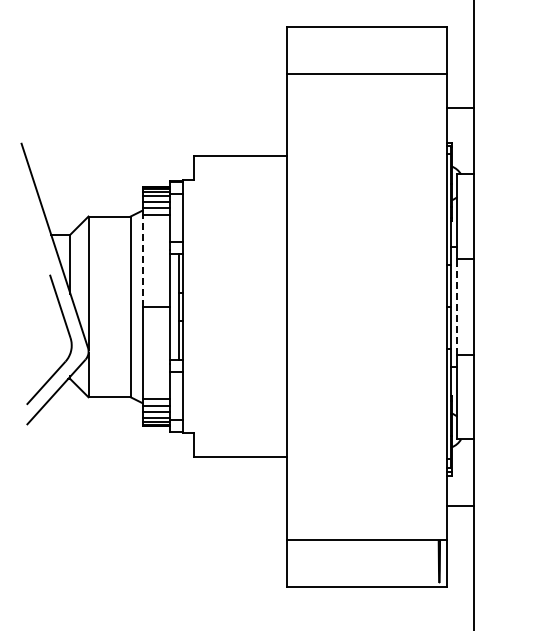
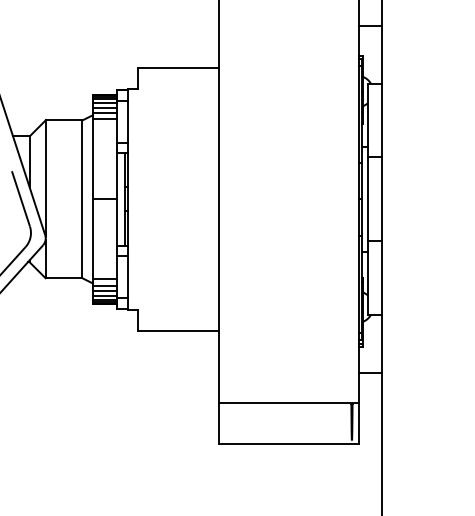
line: (142, 261) -> (92, 159), dashed -> solid
line: (457, 306) -> (367, 198), dashed -> solid

